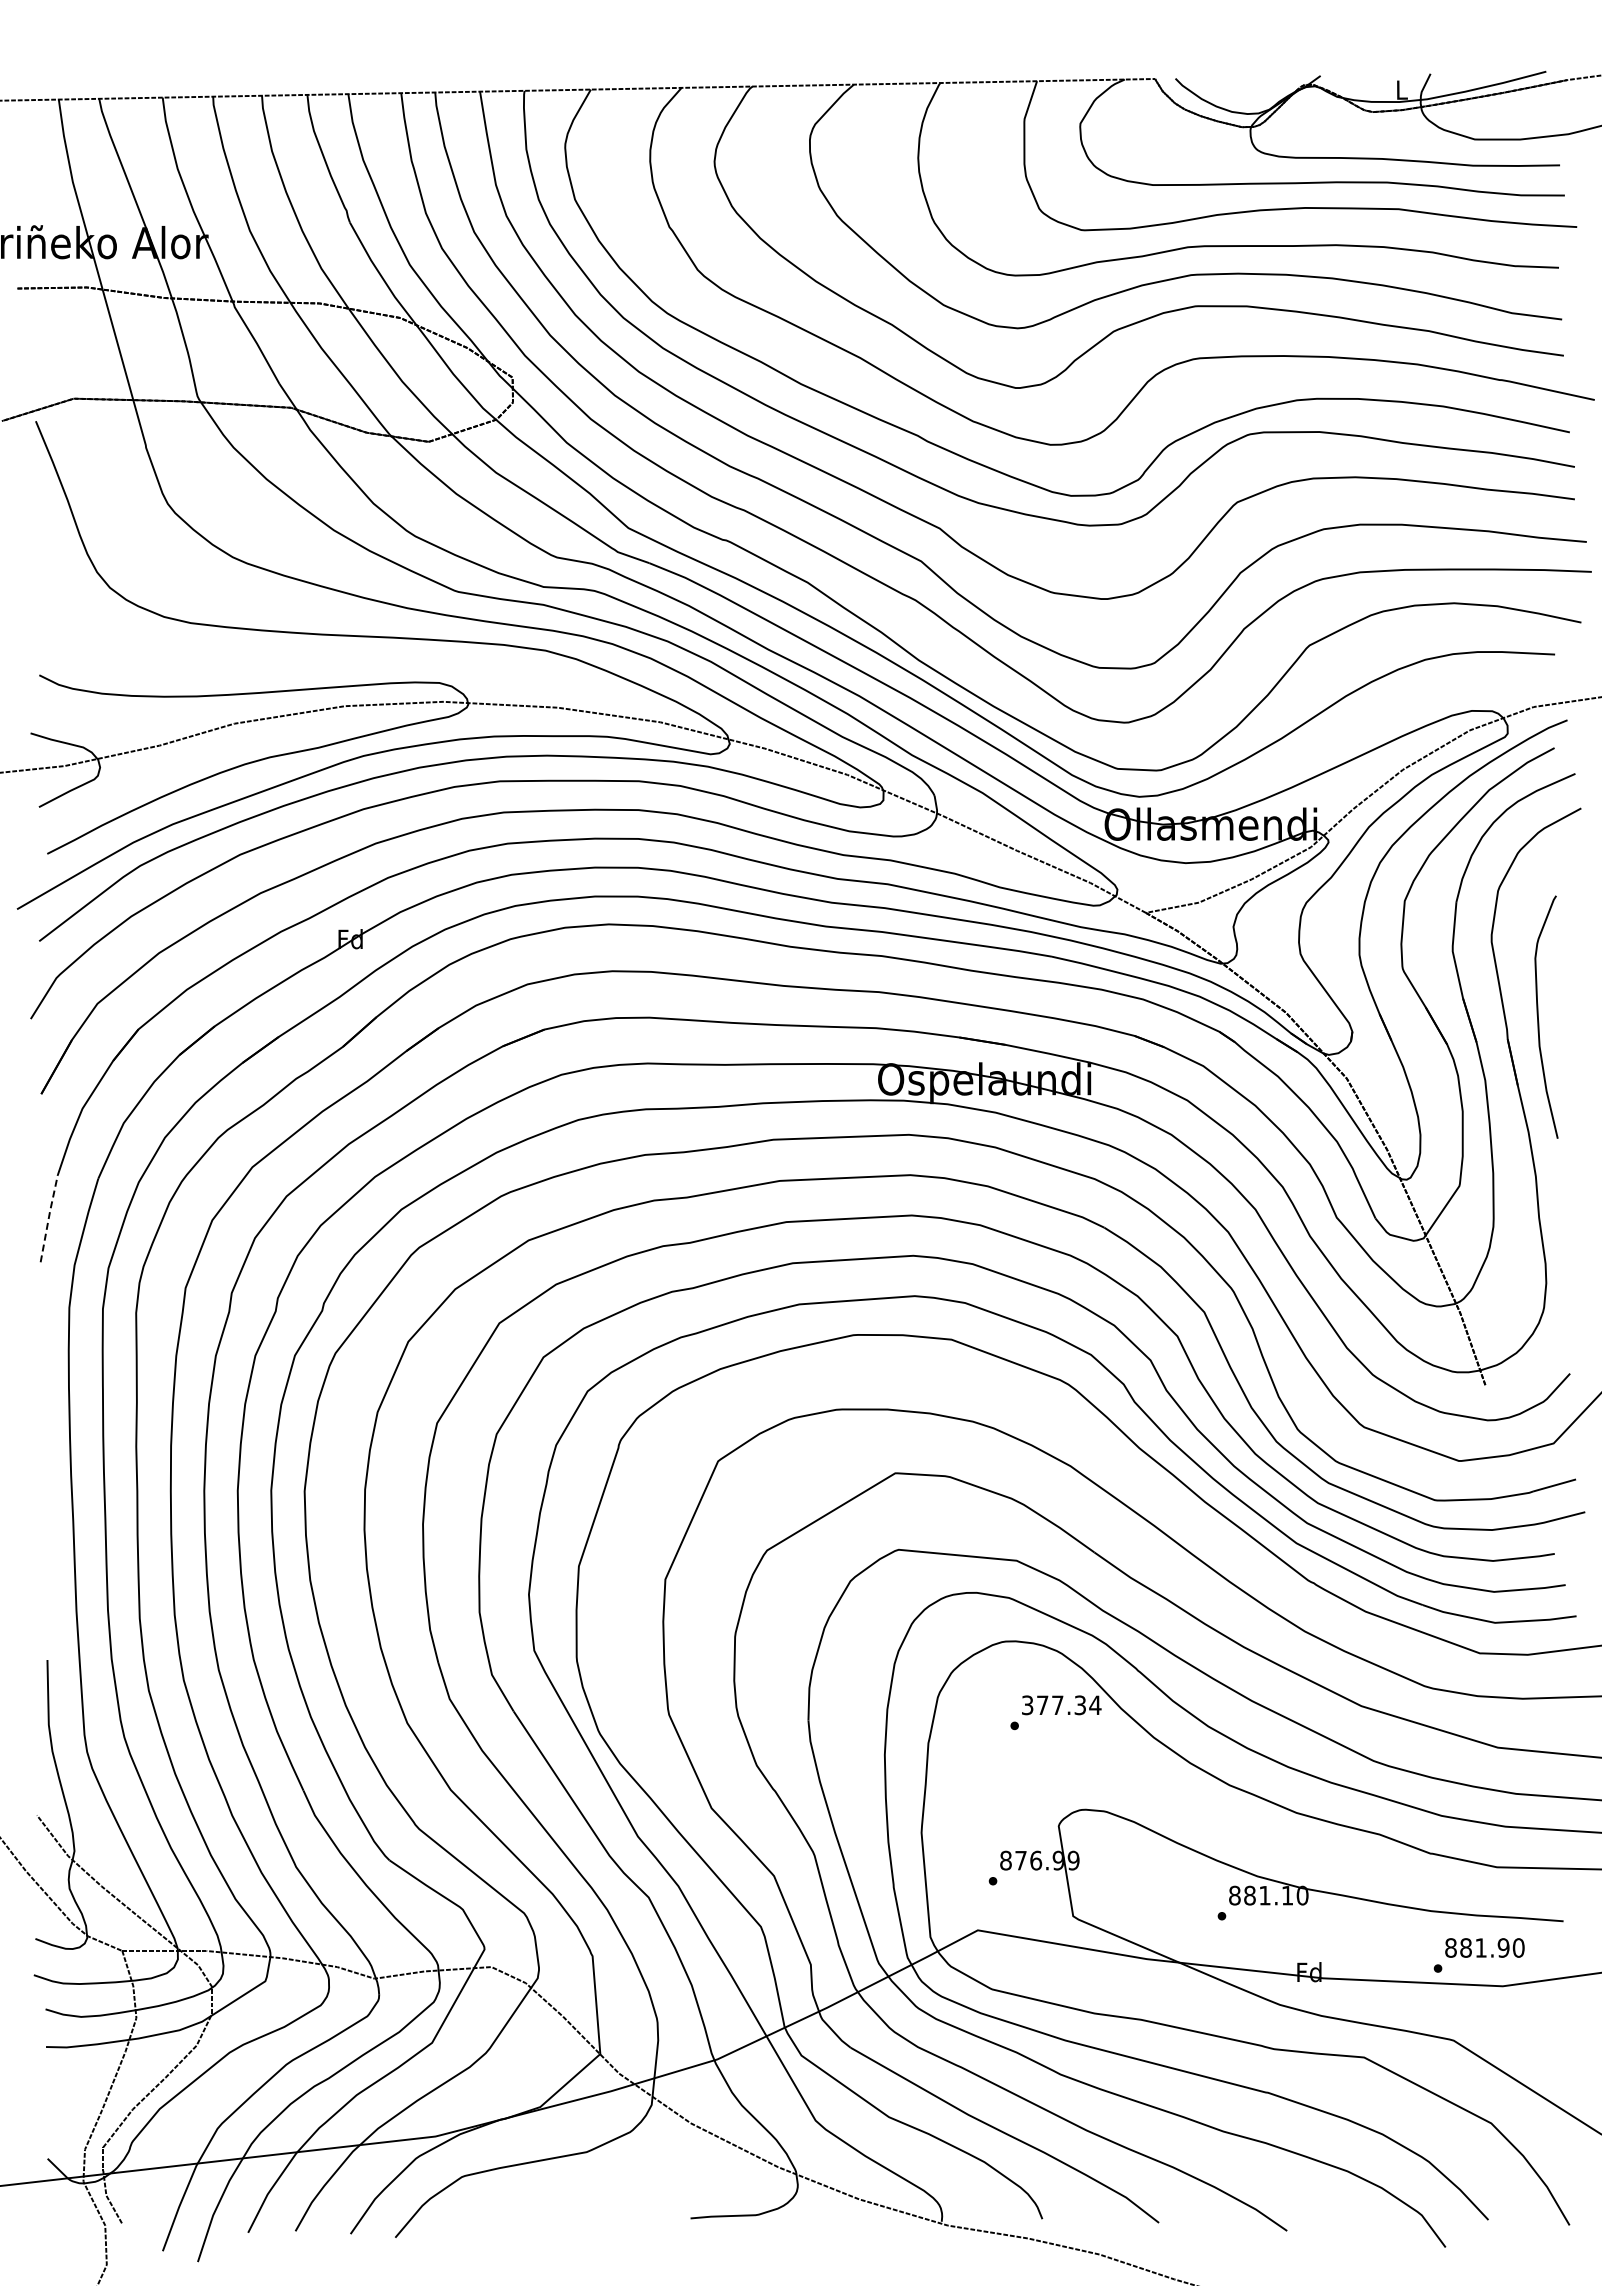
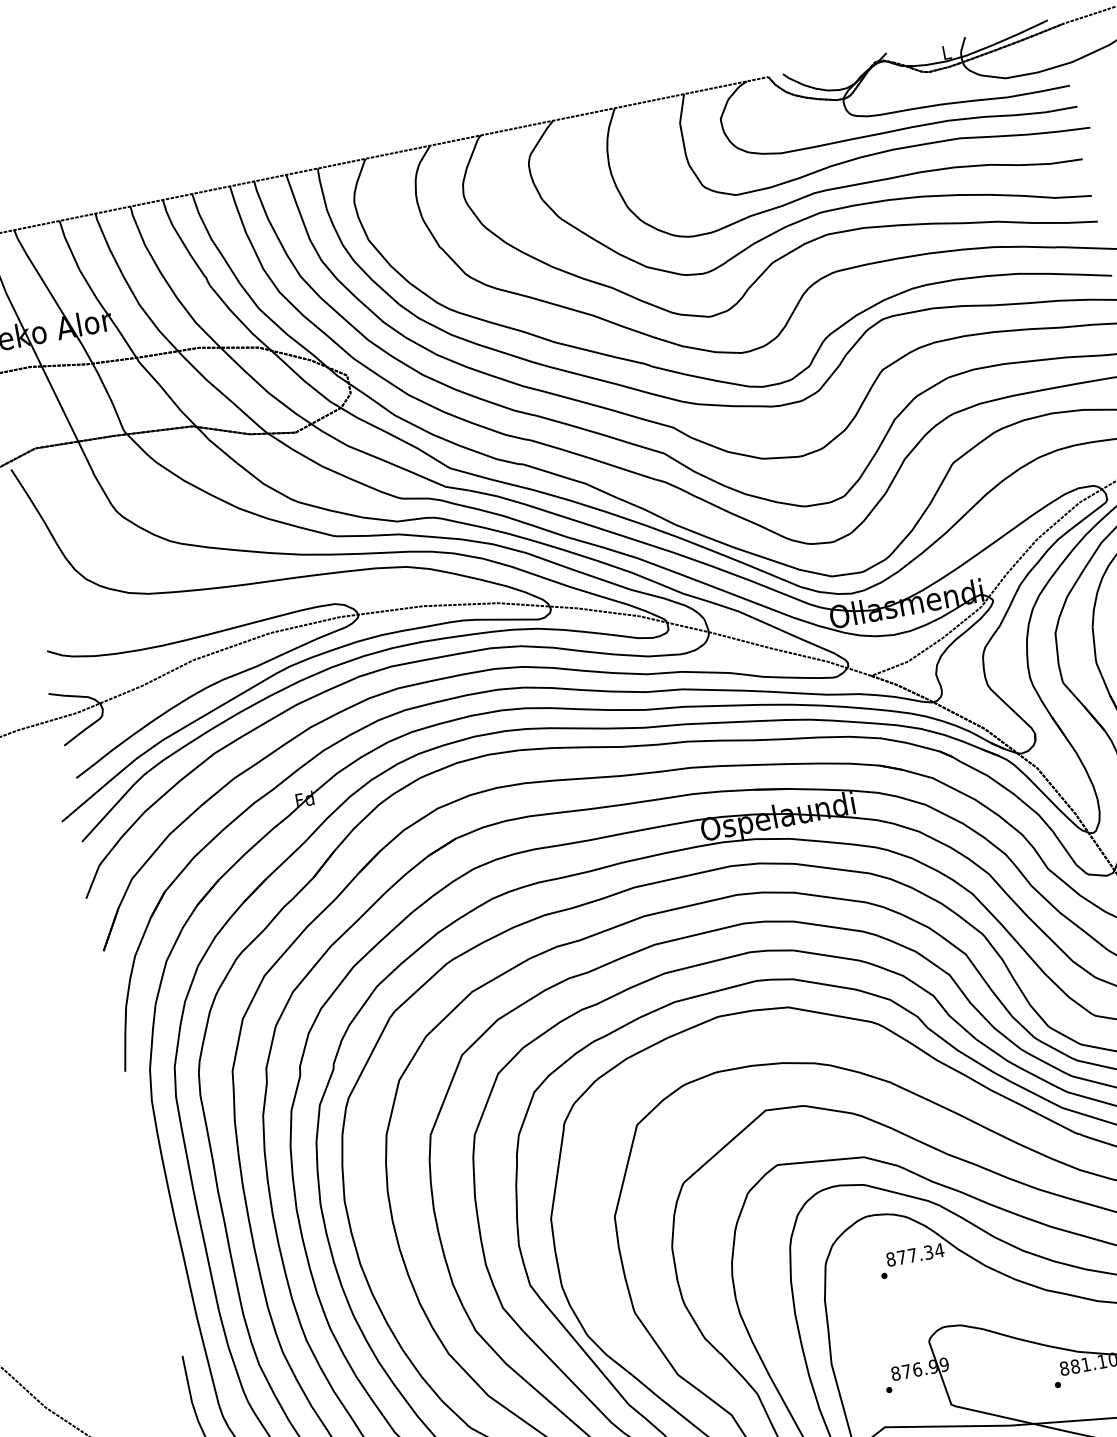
line: (48, 1217) -> (125, 1038), dashed -> solid
text: (1027, 1705) -> (890, 1259), 377.34 -> 877.34

